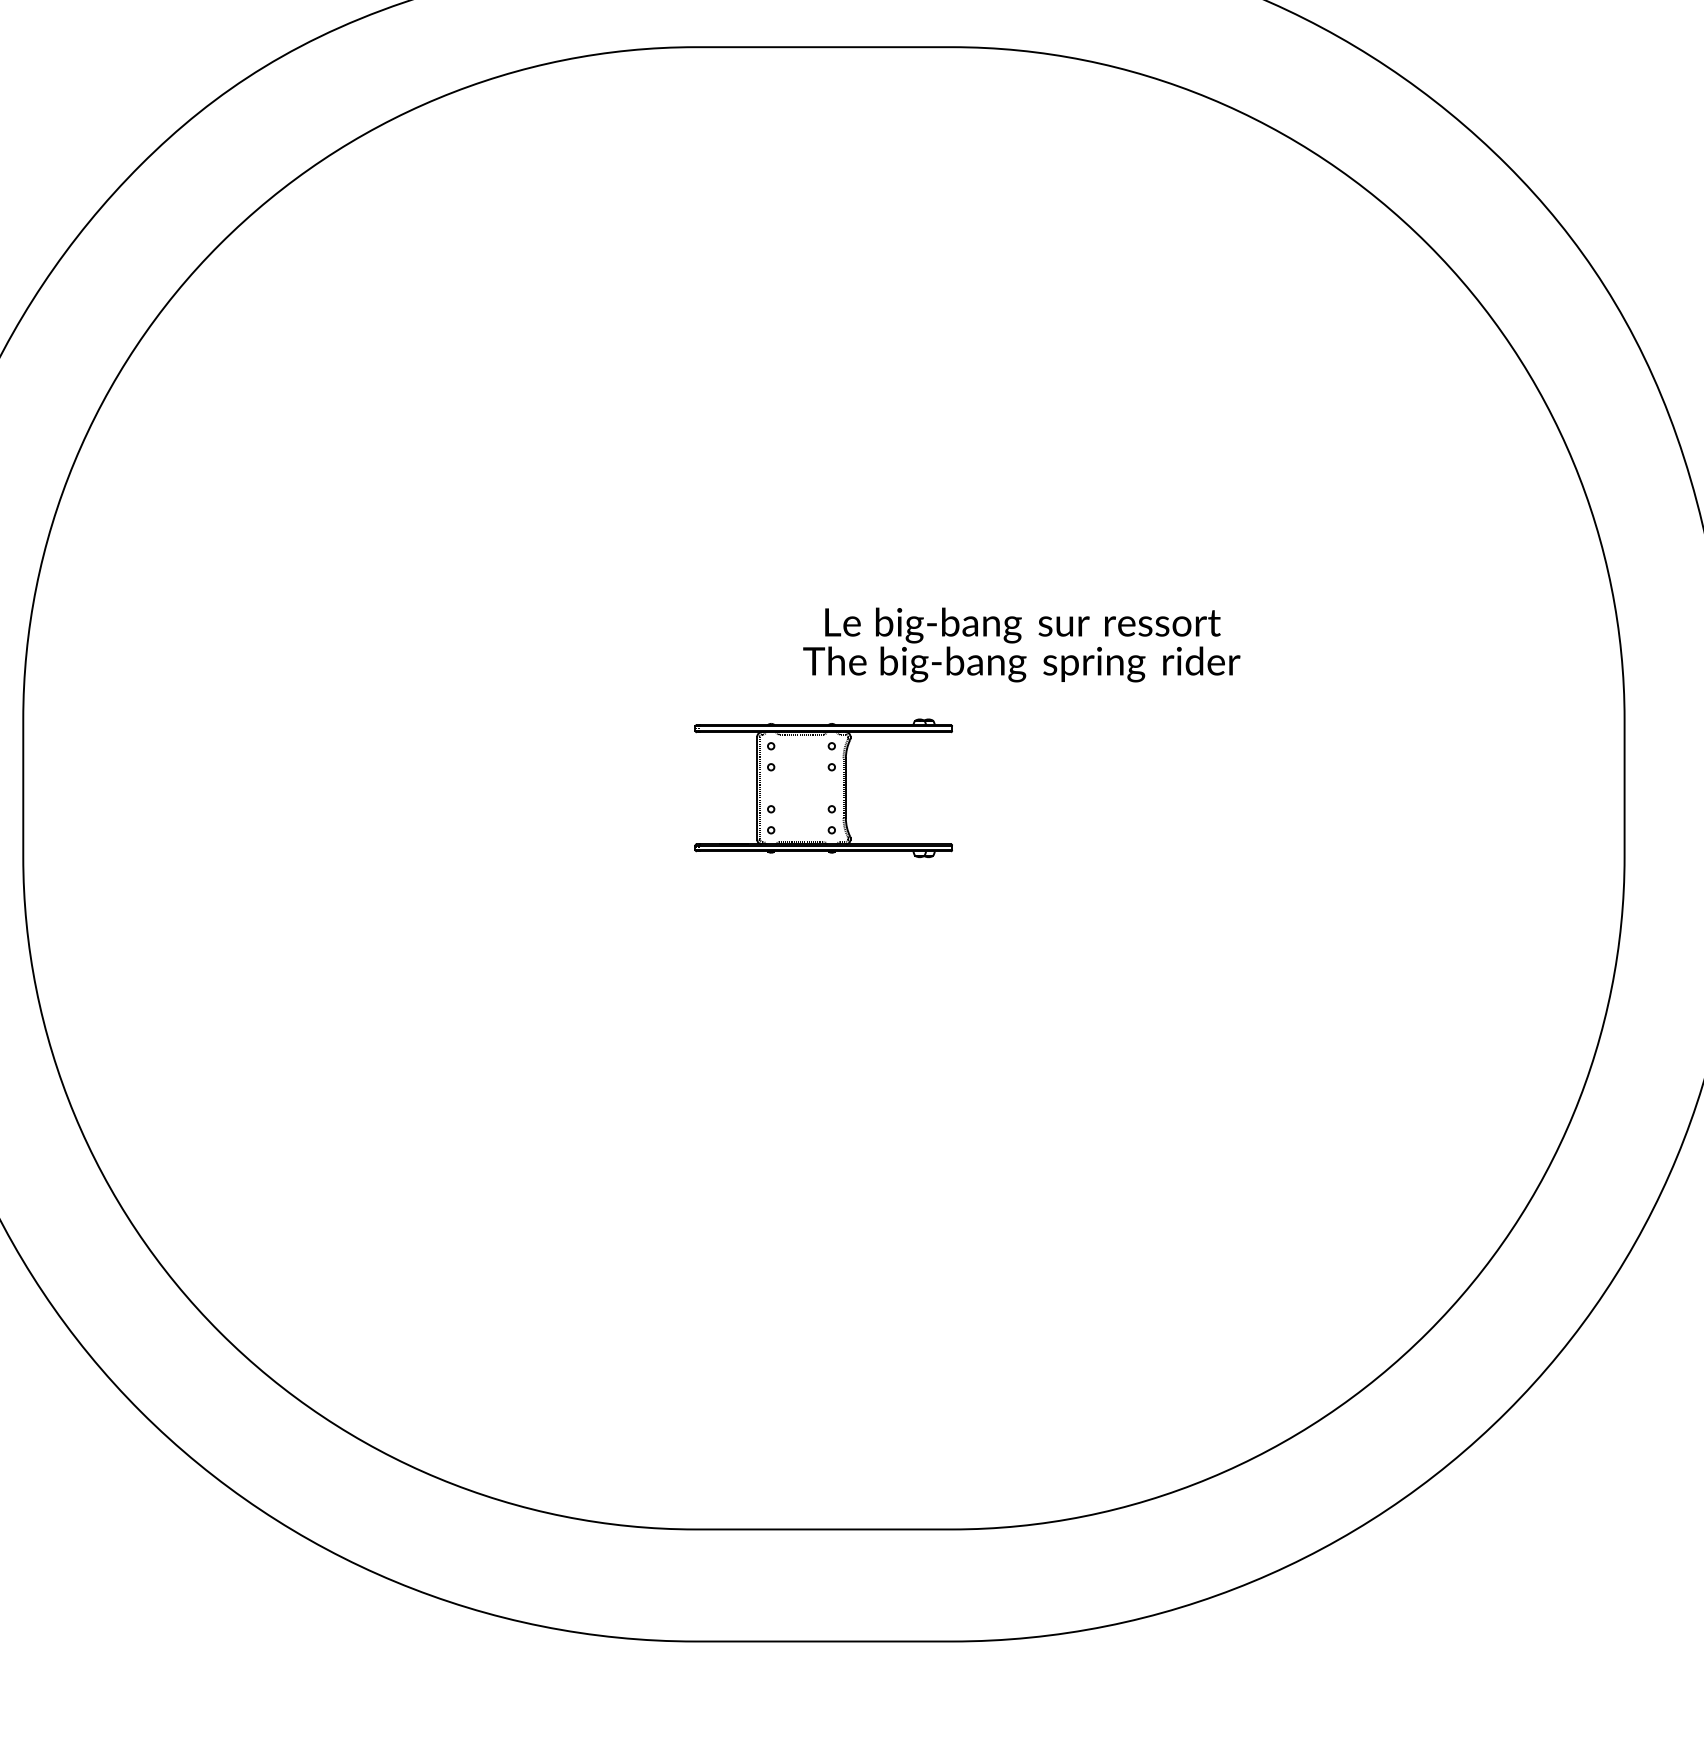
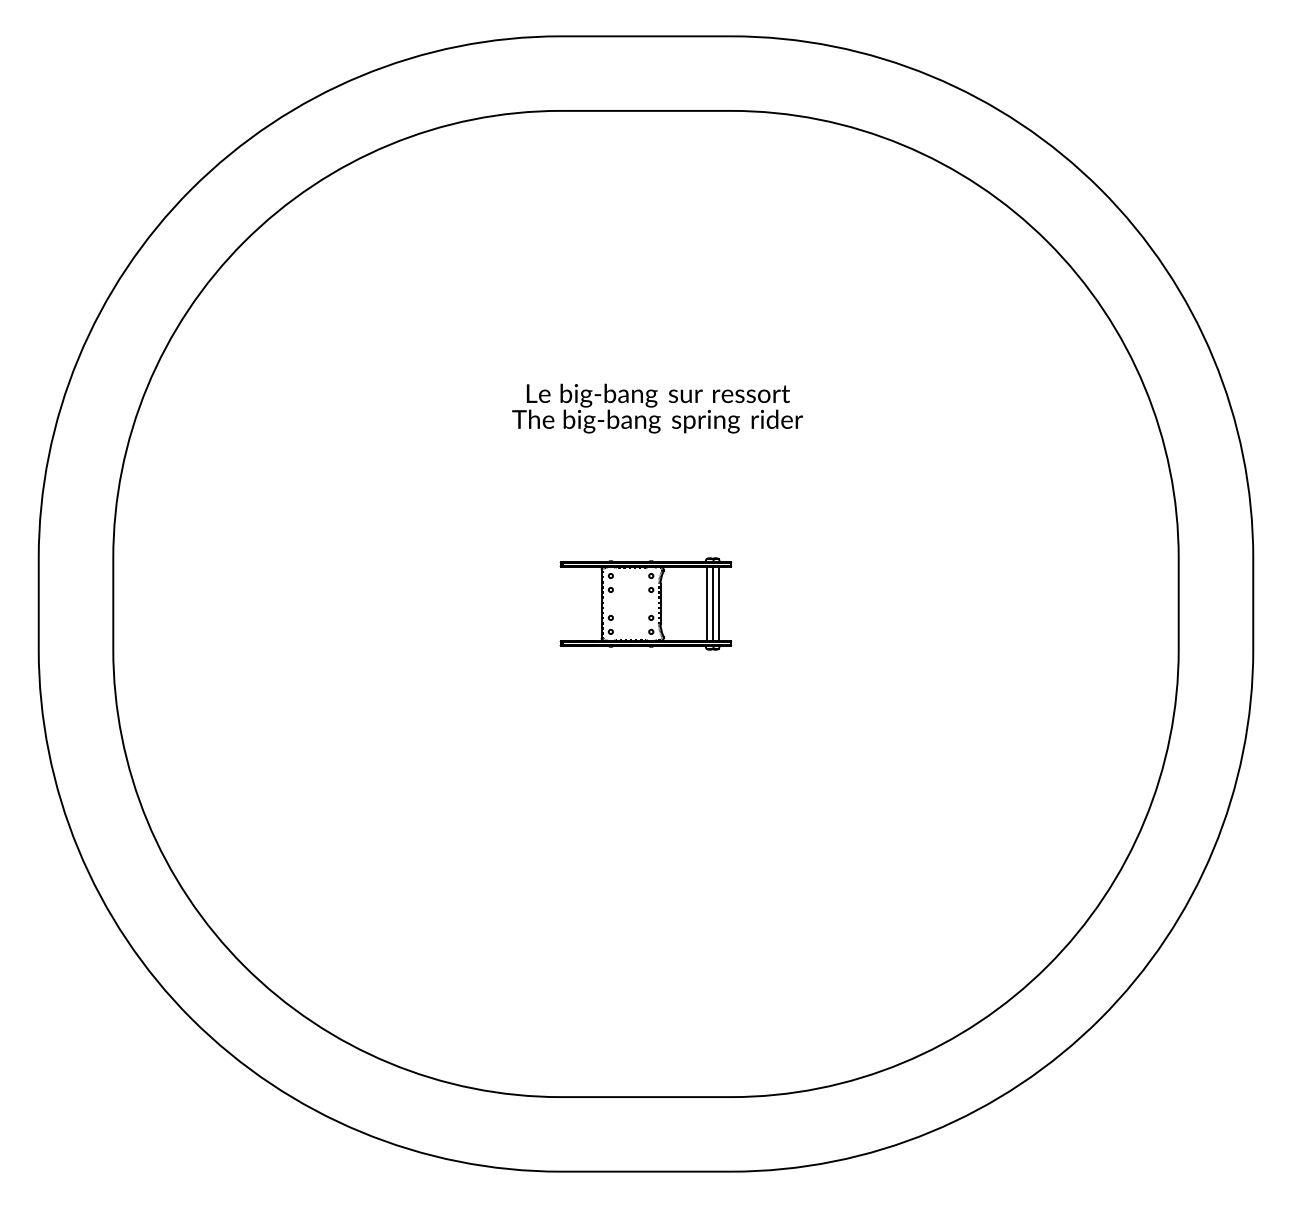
text: (1021, 644) -> (657, 408), moved
line: (914, 787) -> (706, 603), added
line: (923, 787) -> (712, 603), added
line: (932, 787) -> (718, 603), added

